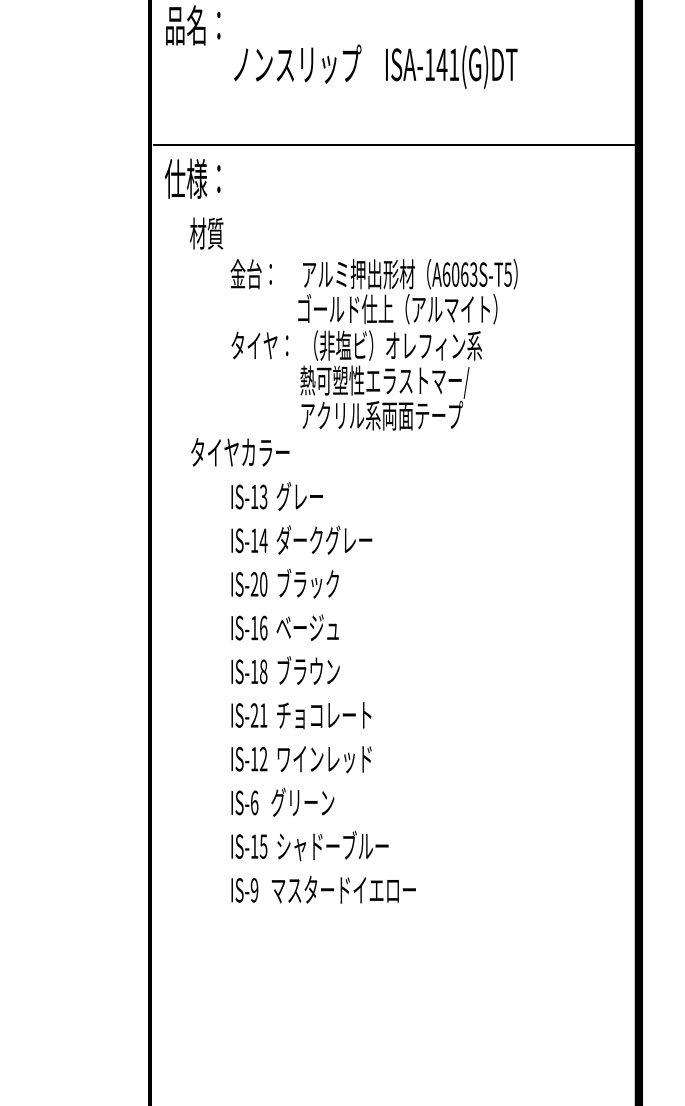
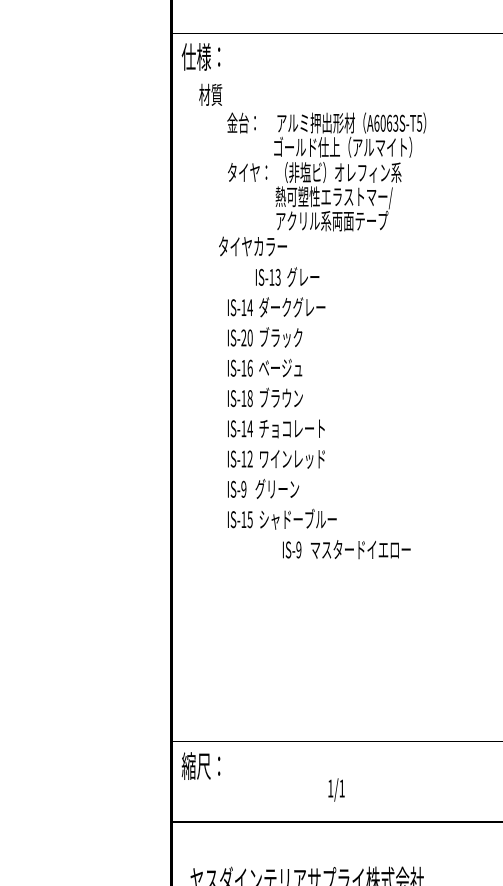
text: (239, 452) -> (252, 246), moved
text: (277, 495) -> (287, 276), moved
text: (258, 715) -> (246, 428), IS-21 -> IS-14
text: (254, 801) -> (243, 488), IS-6 -> IS-9
text: (323, 889) -> (346, 549), moved

